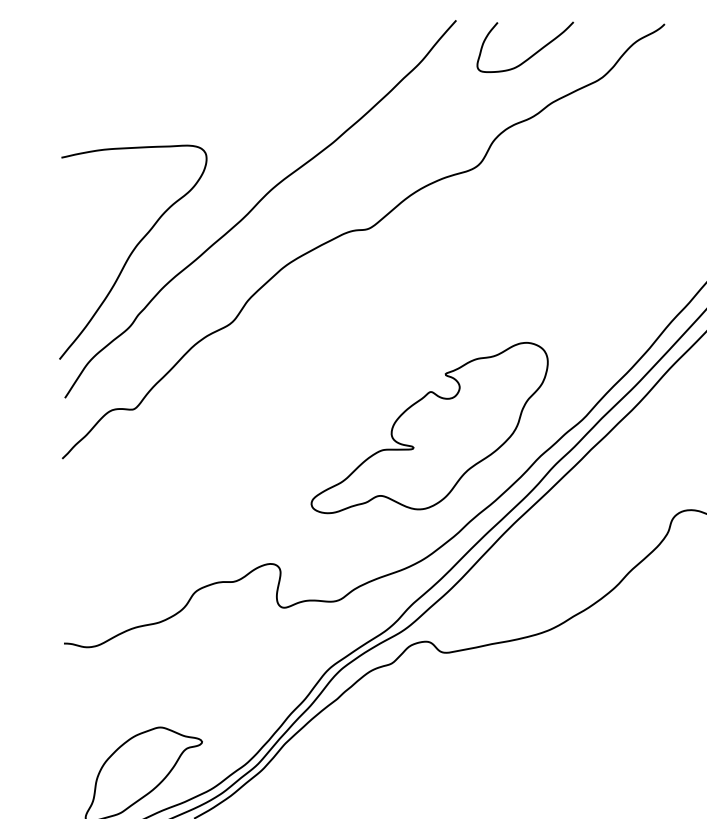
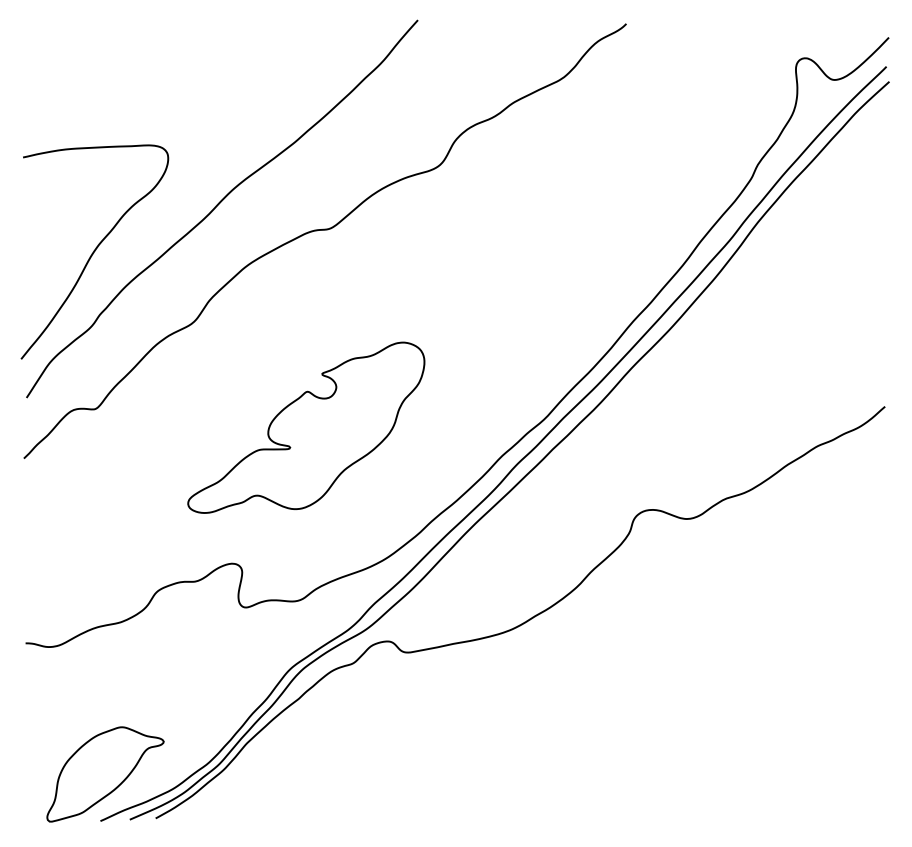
curve: (531, 54) -> (493, 54), removed
part: (429, 427) -> (306, 427), moved

